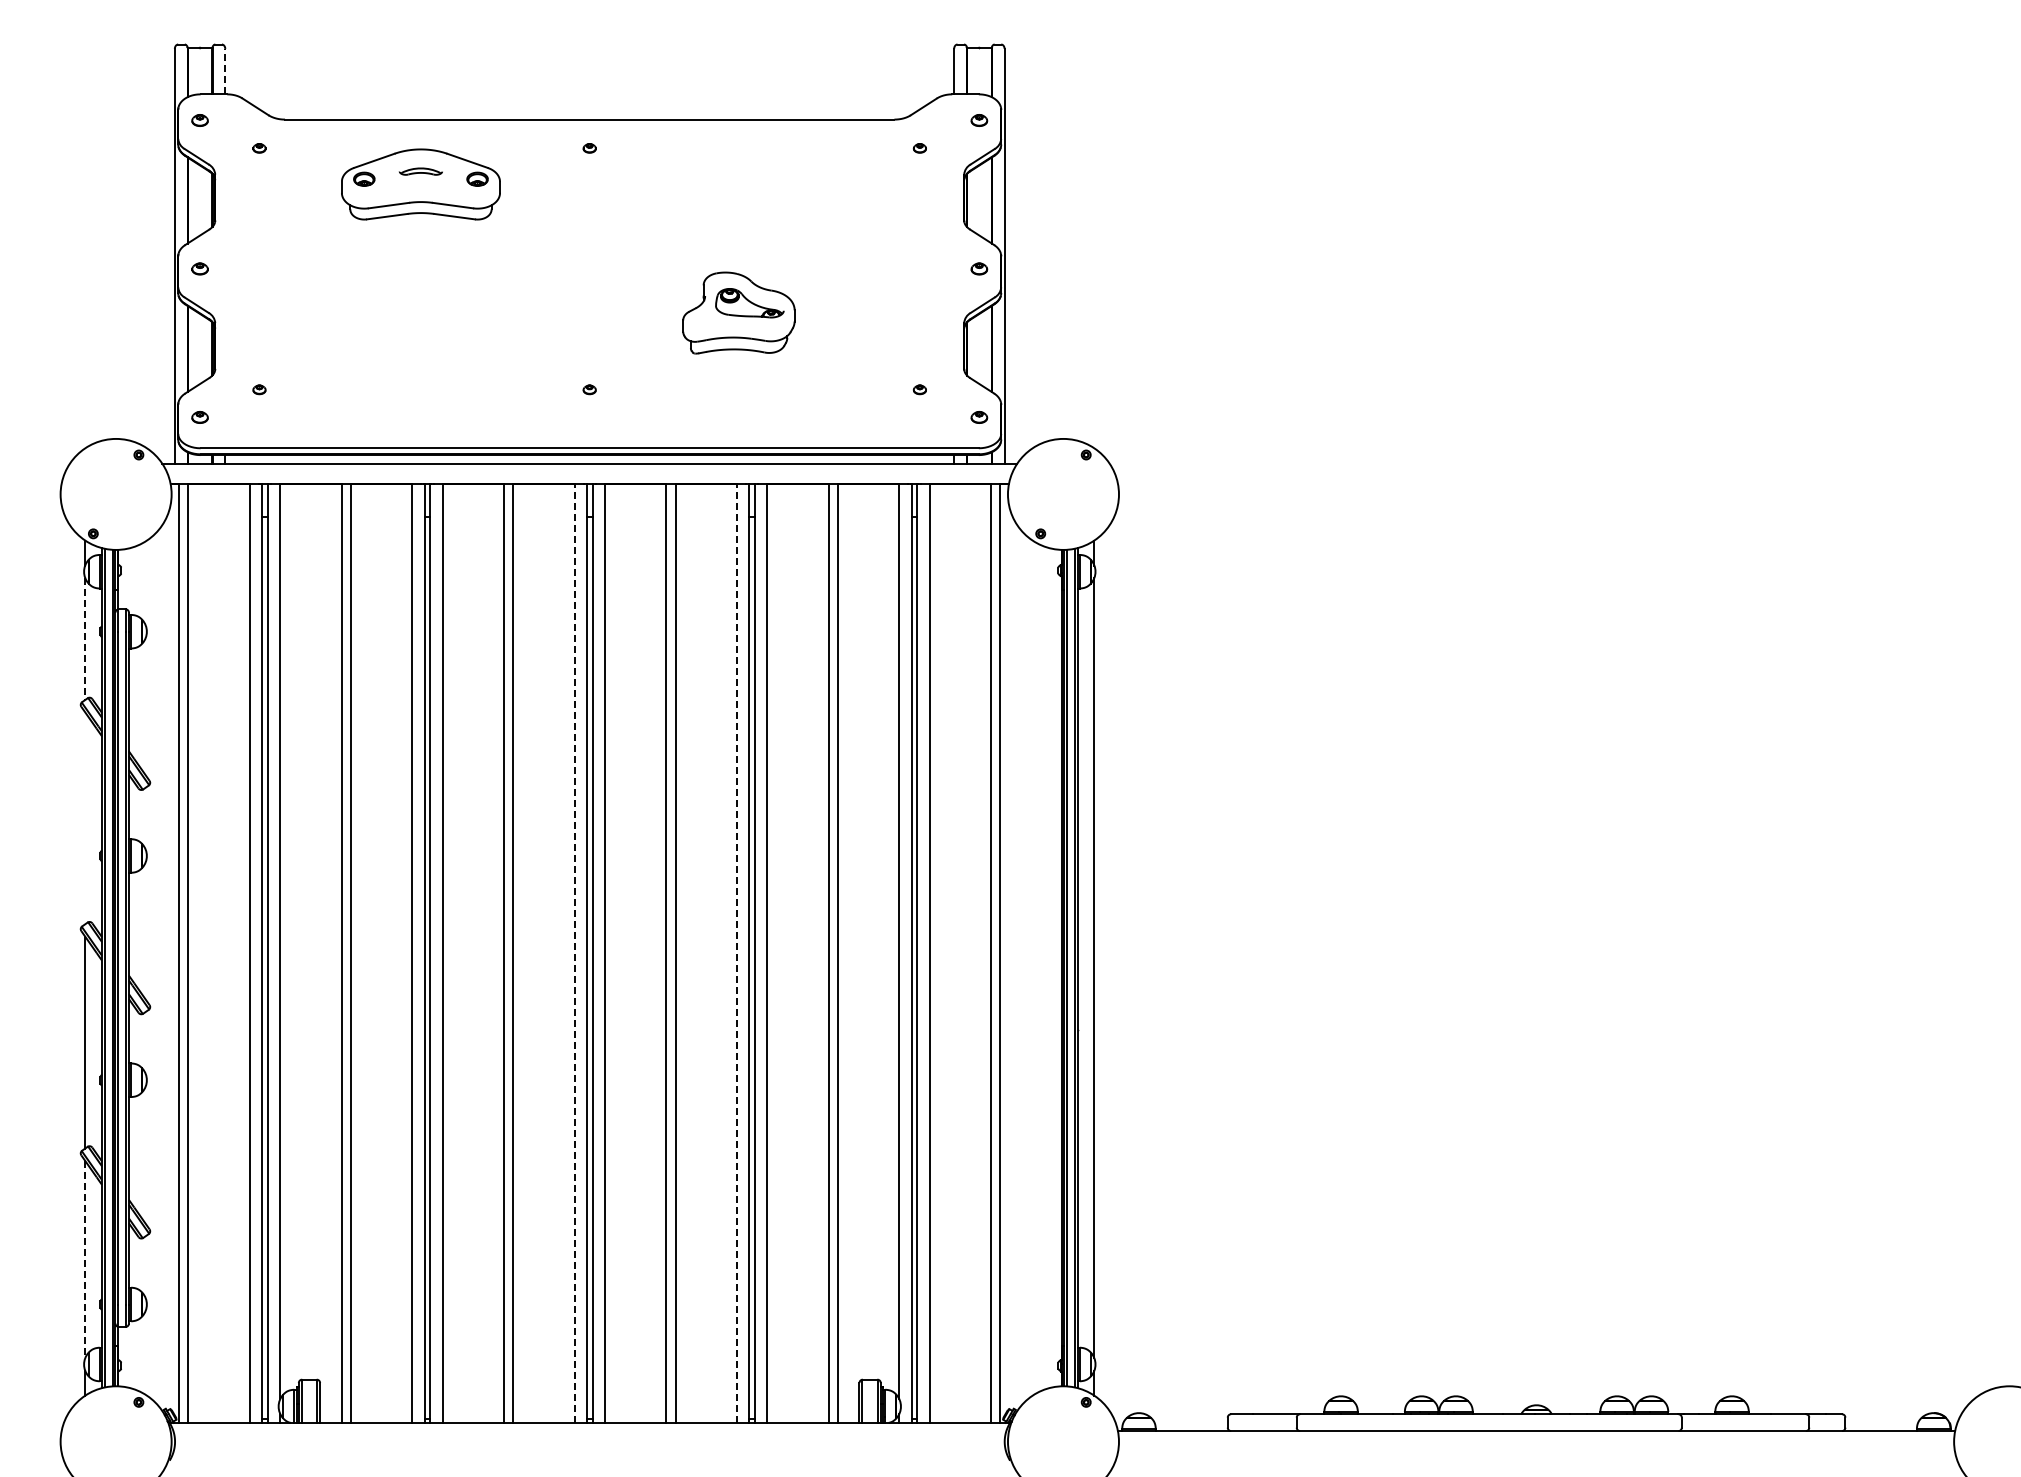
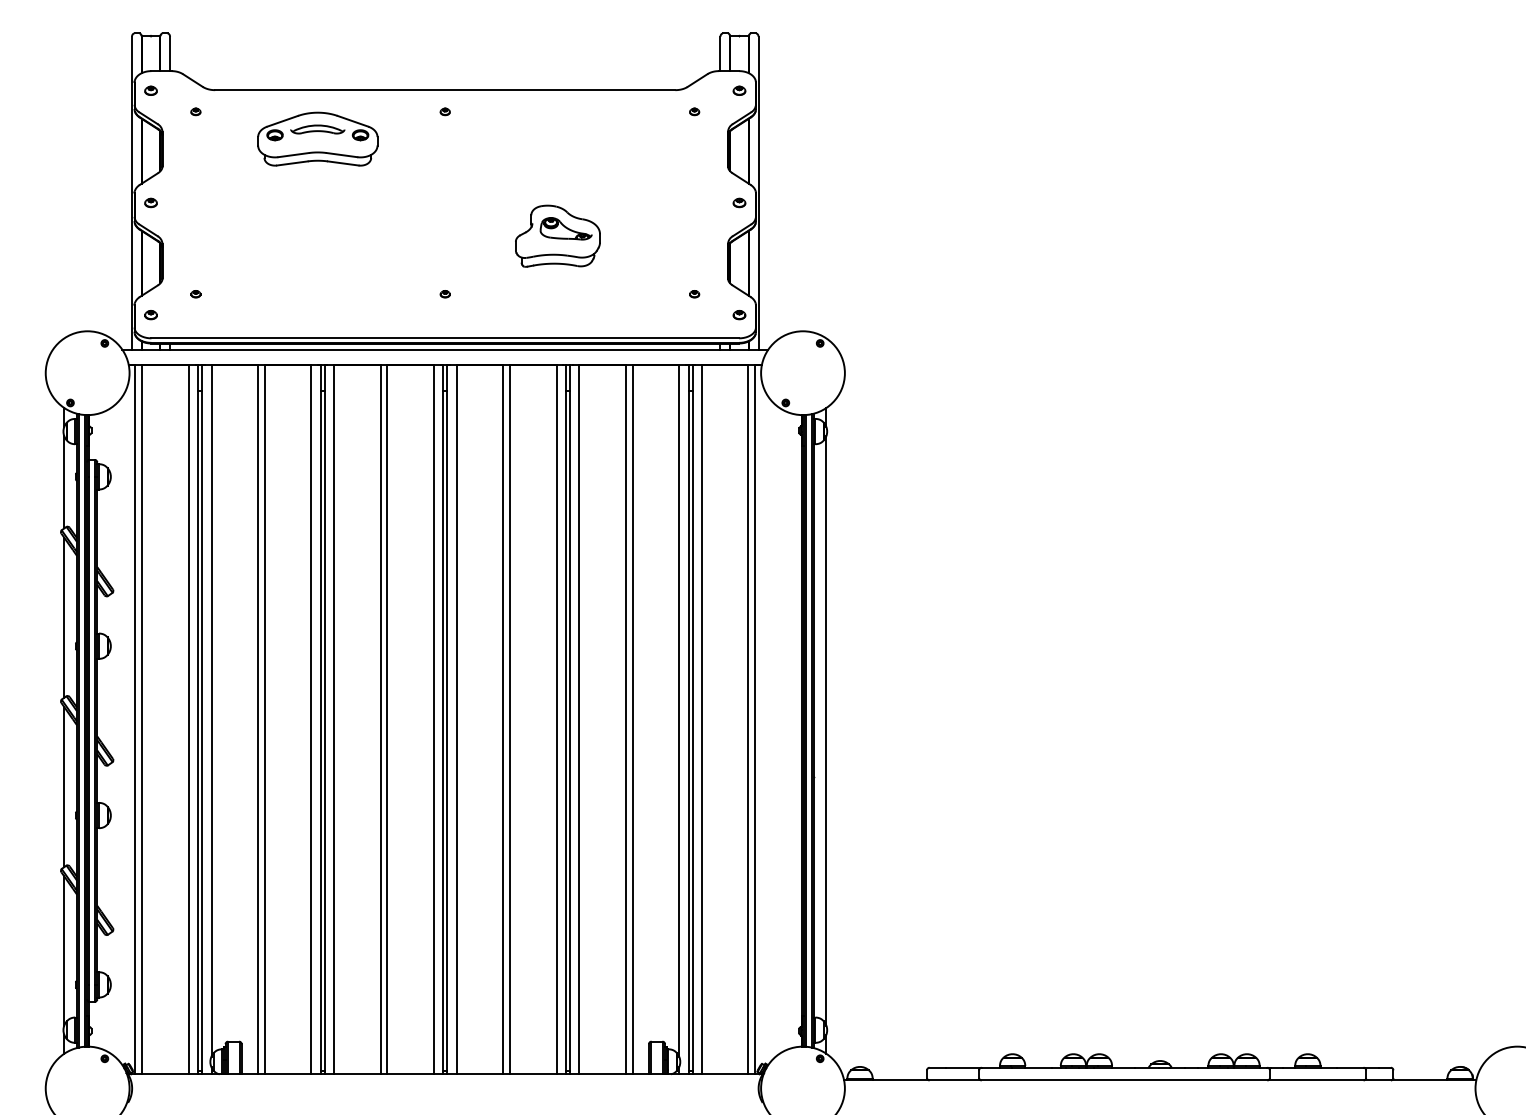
line: (225, 71) -> (170, 53), dashed -> solid
part: (420, 171) -> (317, 129), size x1.67
line: (85, 639) -> (64, 482), dashed -> solid
line: (85, 818) -> (64, 617), added
line: (574, 953) -> (433, 719), dashed -> solid
line: (737, 953) -> (556, 719), dashed -> solid
line: (85, 1259) -> (64, 950), dashed -> solid

